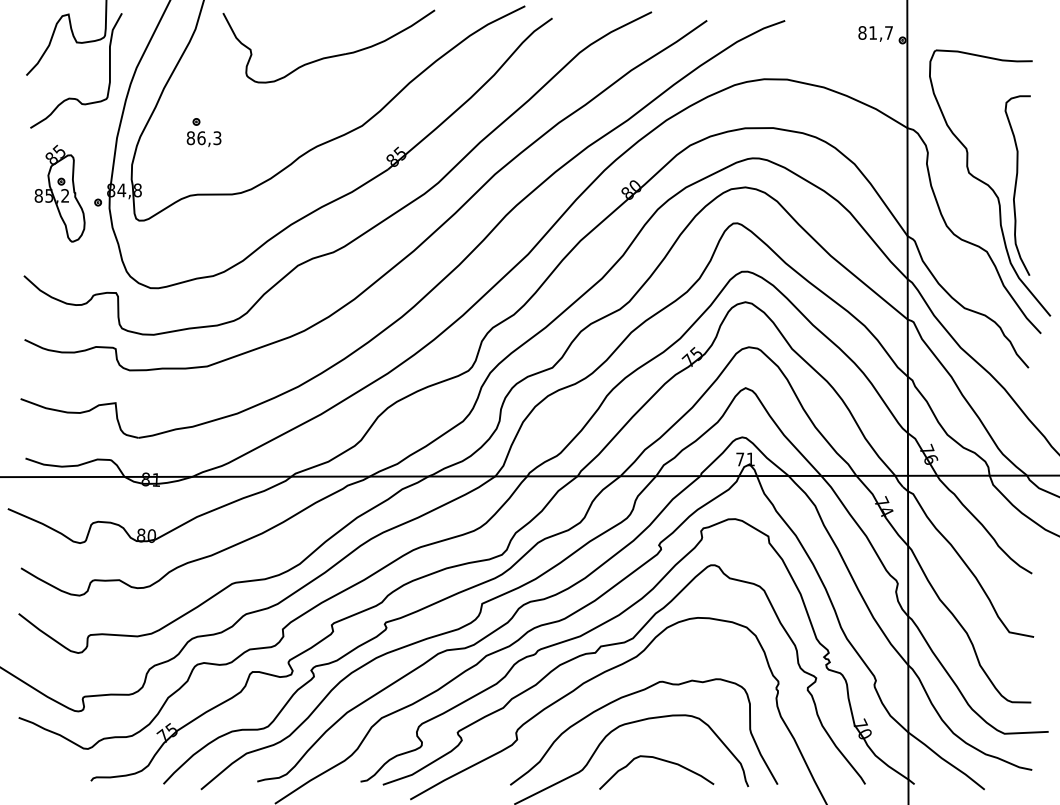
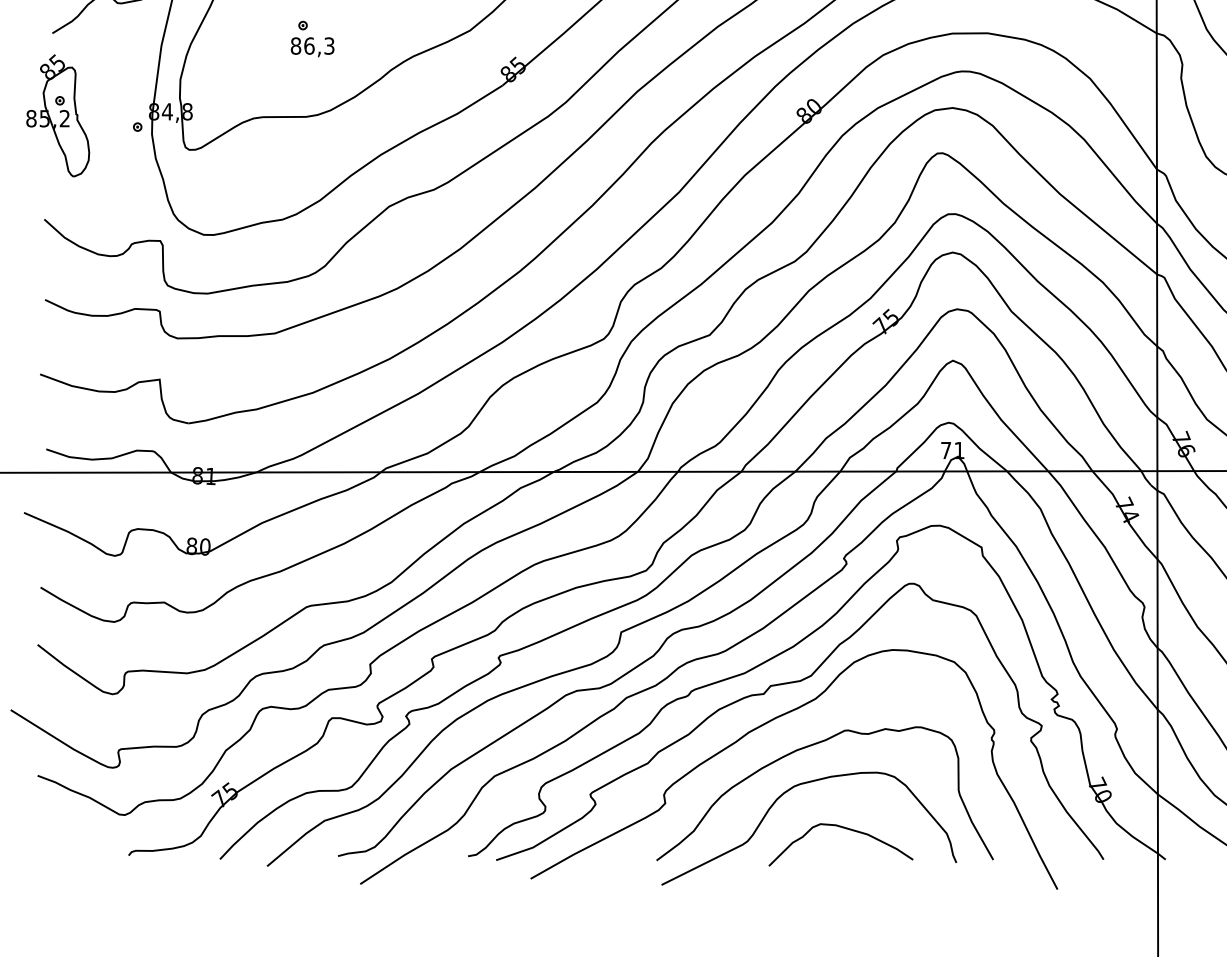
part: (203, 132) -> (311, 38), moved
part: (59, 193) -> (57, 115), moved

